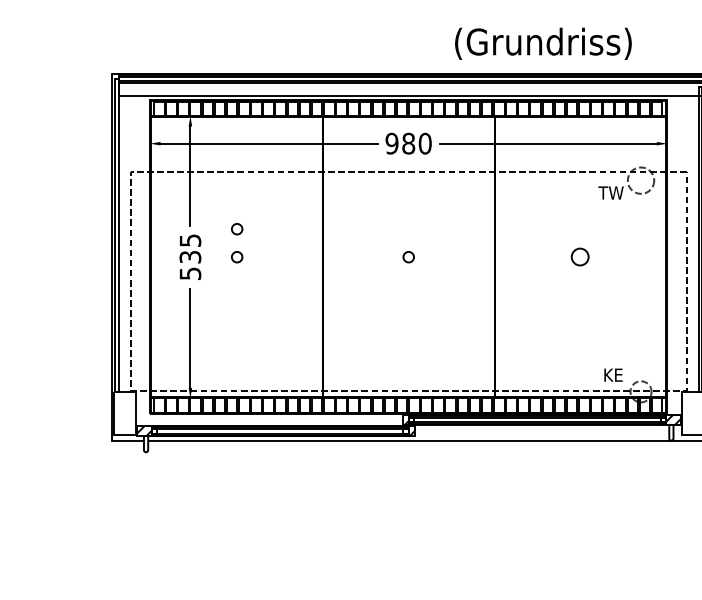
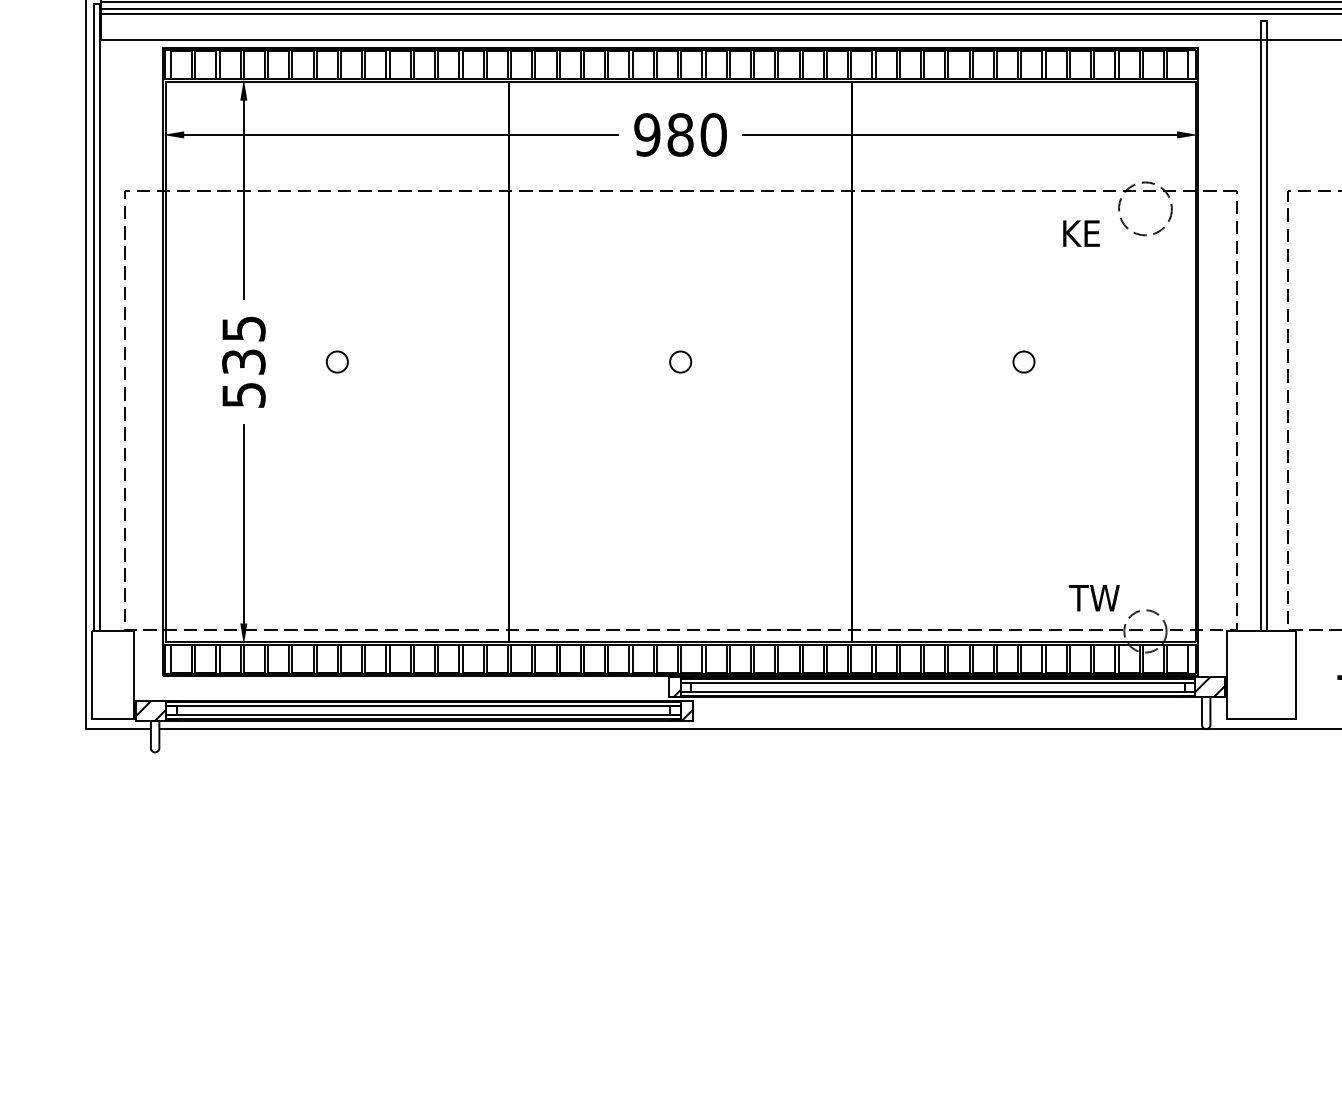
text: (610, 192) -> (1084, 232), TW -> KE
circle: (237, 229) -> (338, 306), removed
circle: (580, 257) -> (1024, 362), size x0.62
text: (614, 374) -> (1092, 596), KE -> TW

